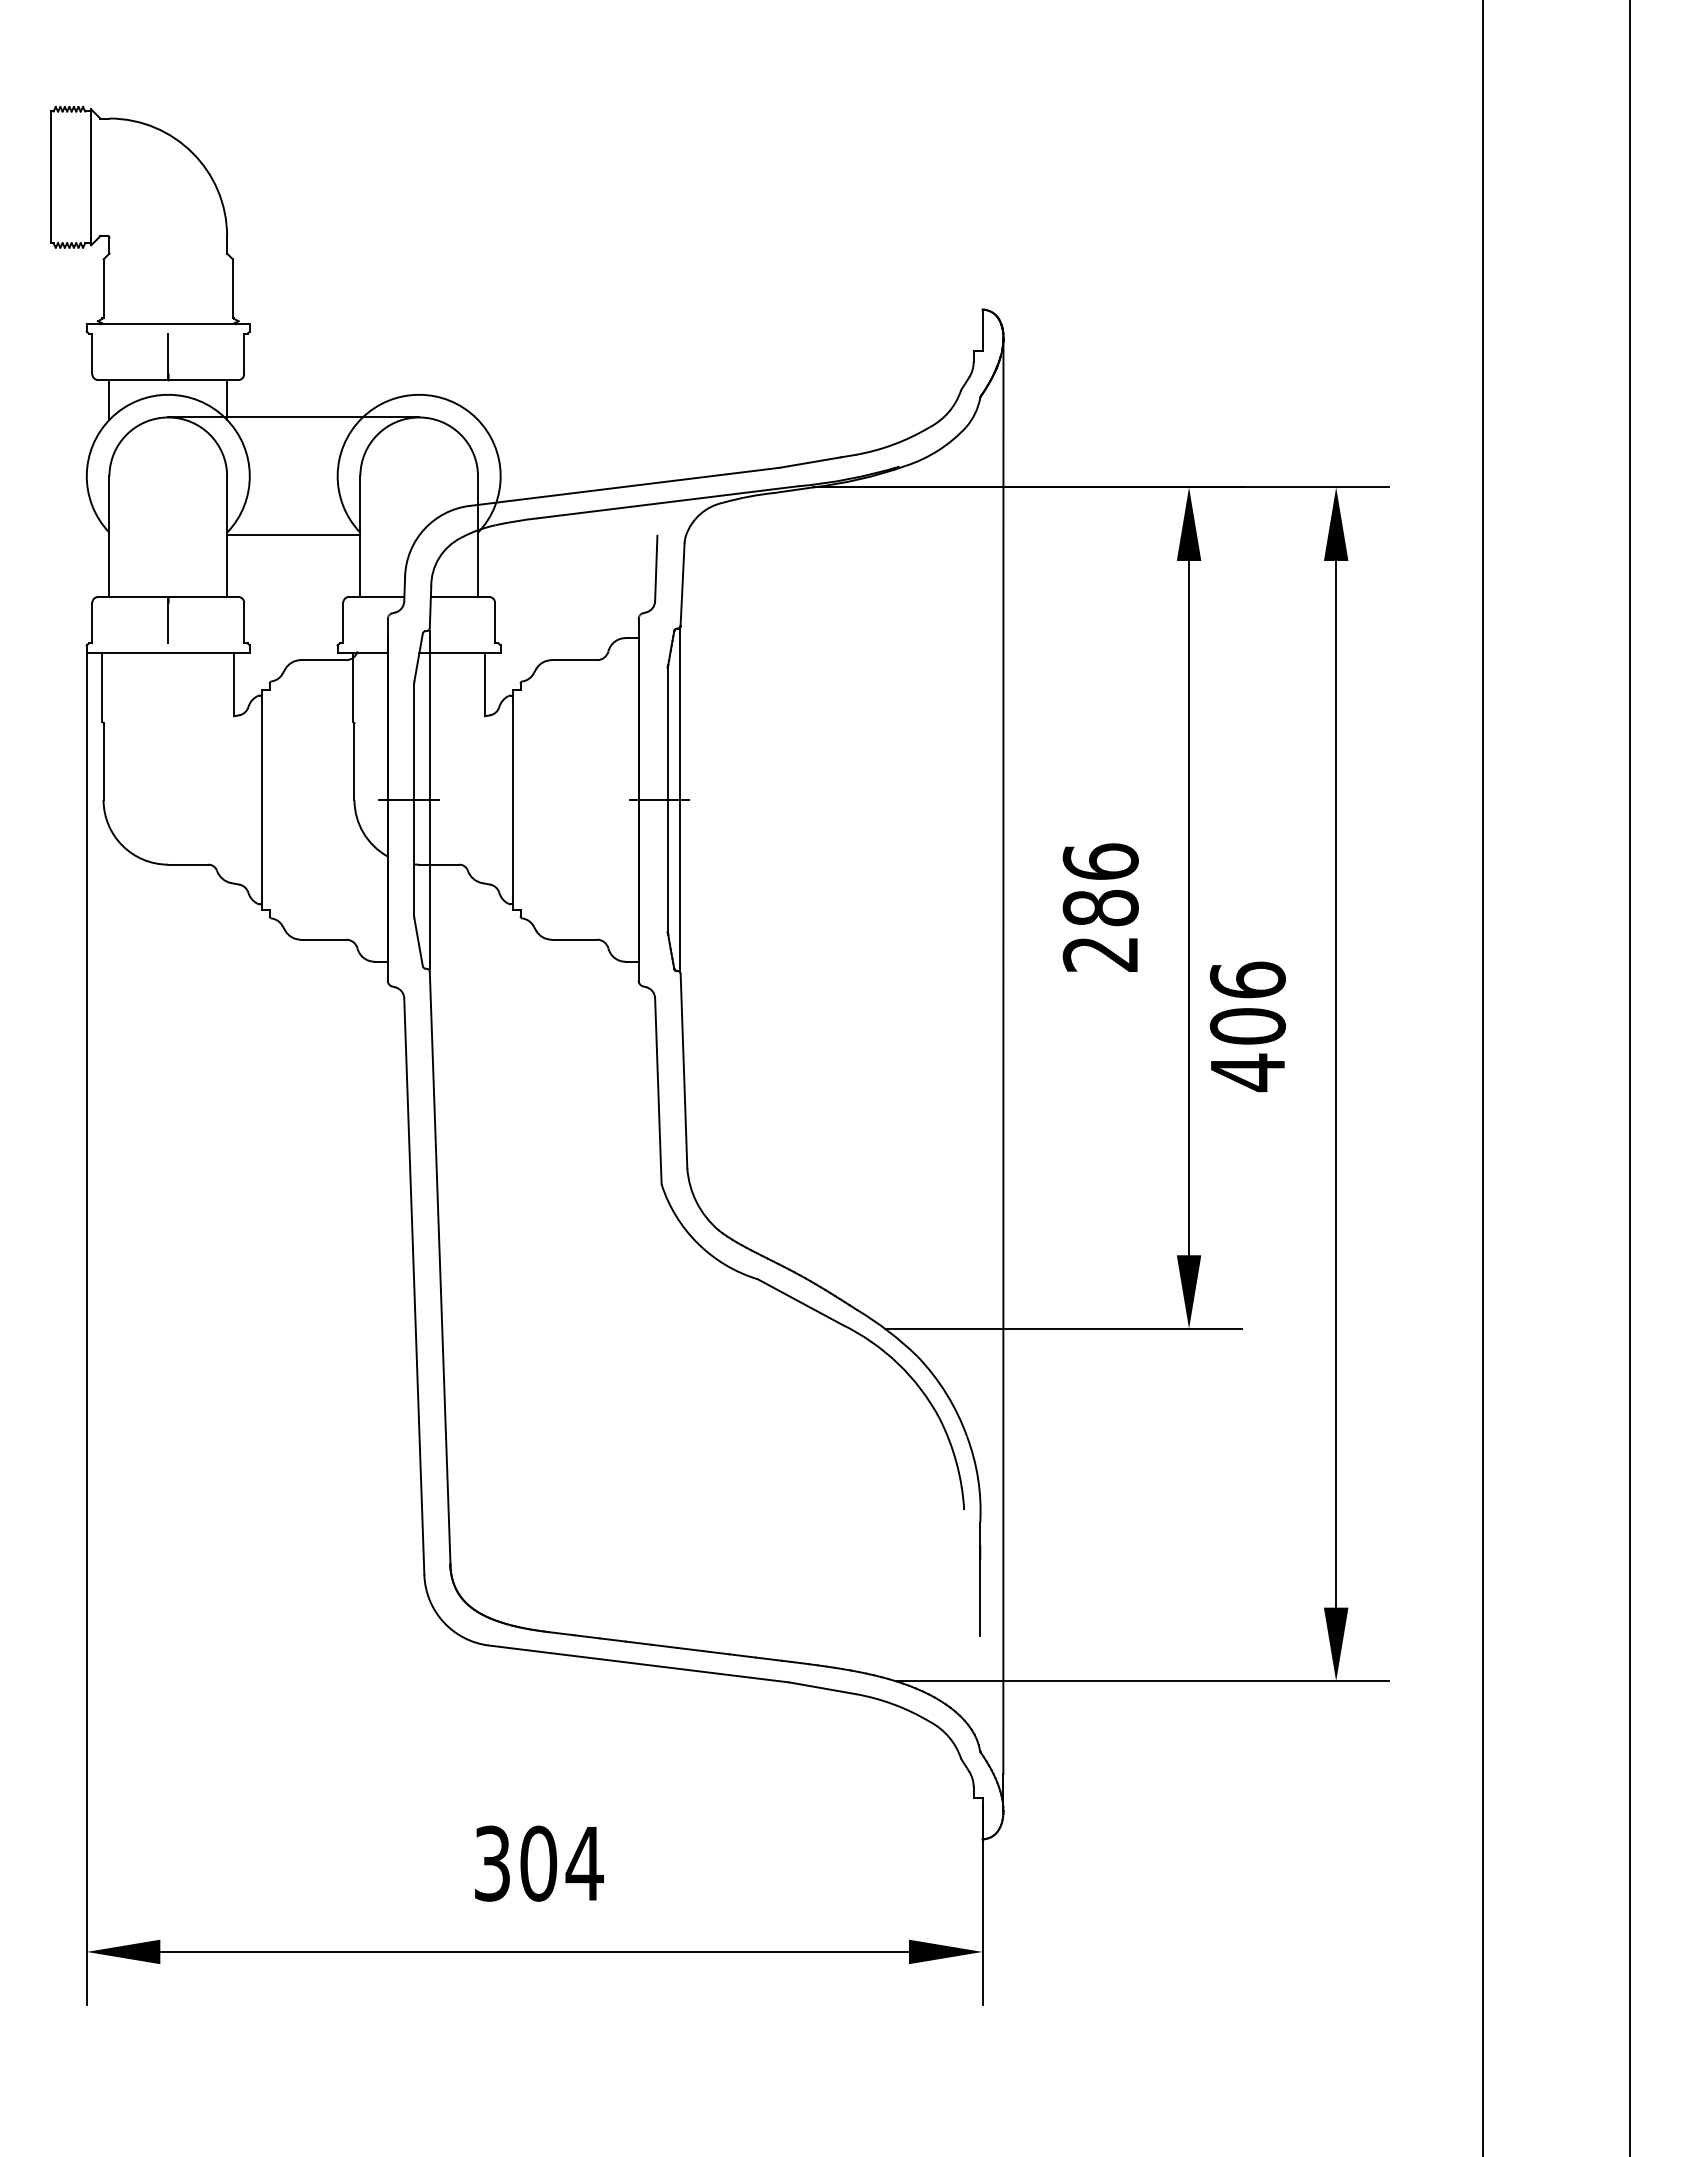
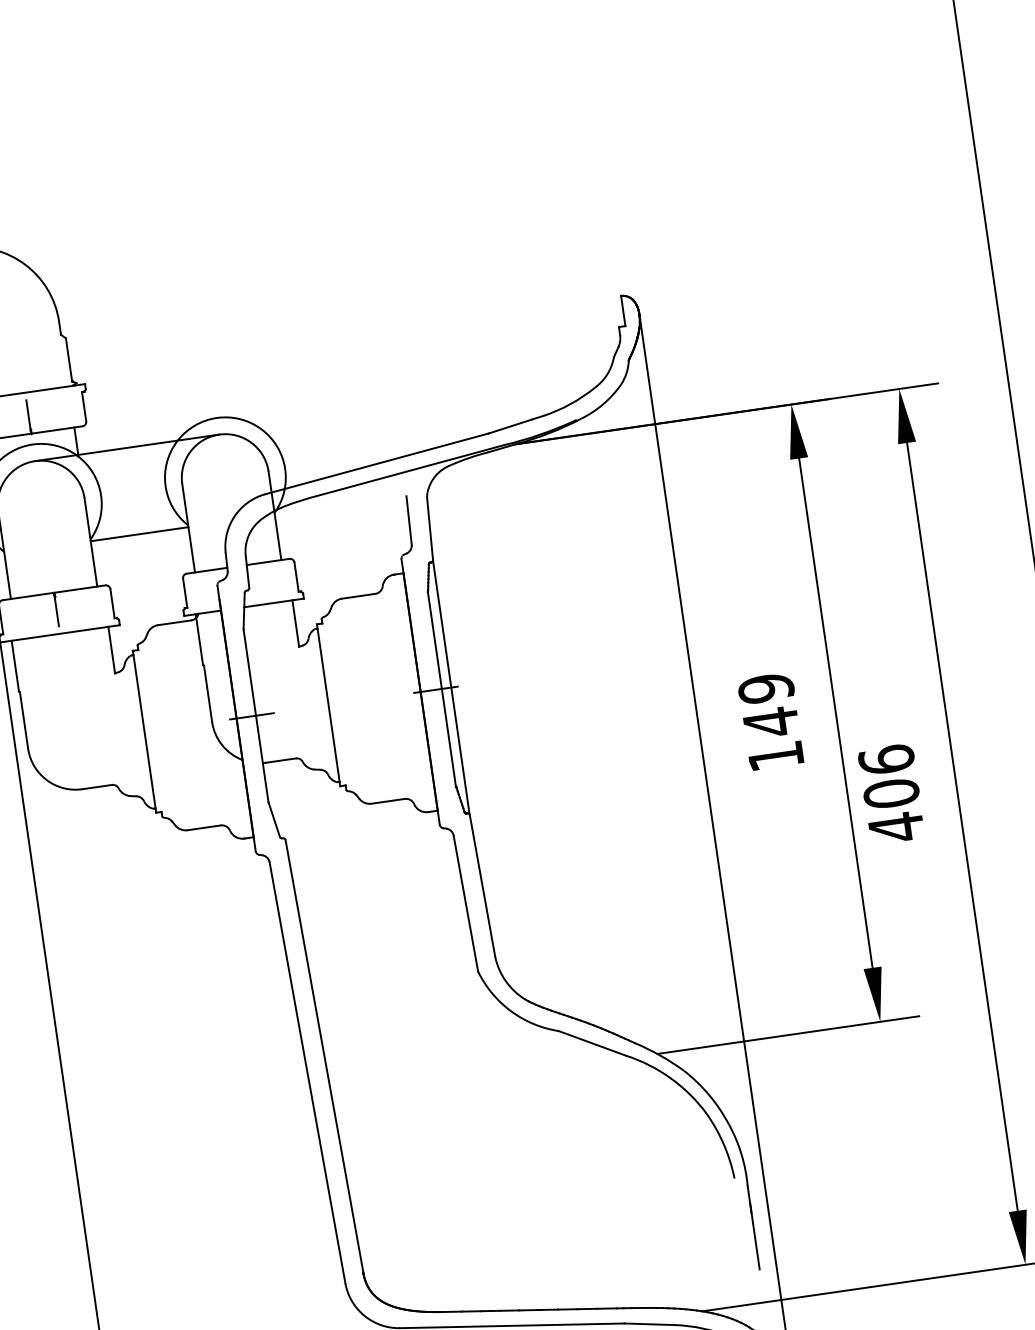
line: (429, 799) -> (267, 713), removed
text: (1100, 907) -> (770, 722), 286 -> 149

